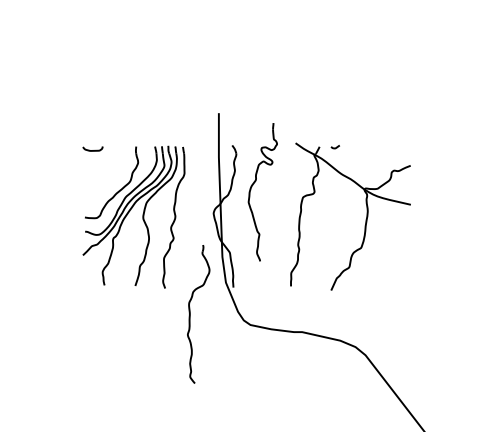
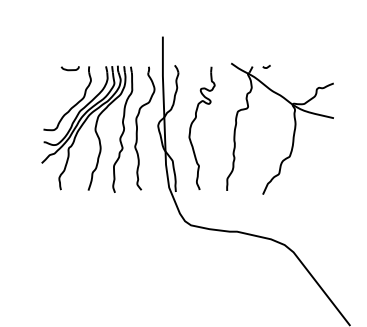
curve: (92, 150) -> (69, 69), moved
part: (252, 187) -> (192, 124), moved
part: (190, 314) -> (137, 128), moved

